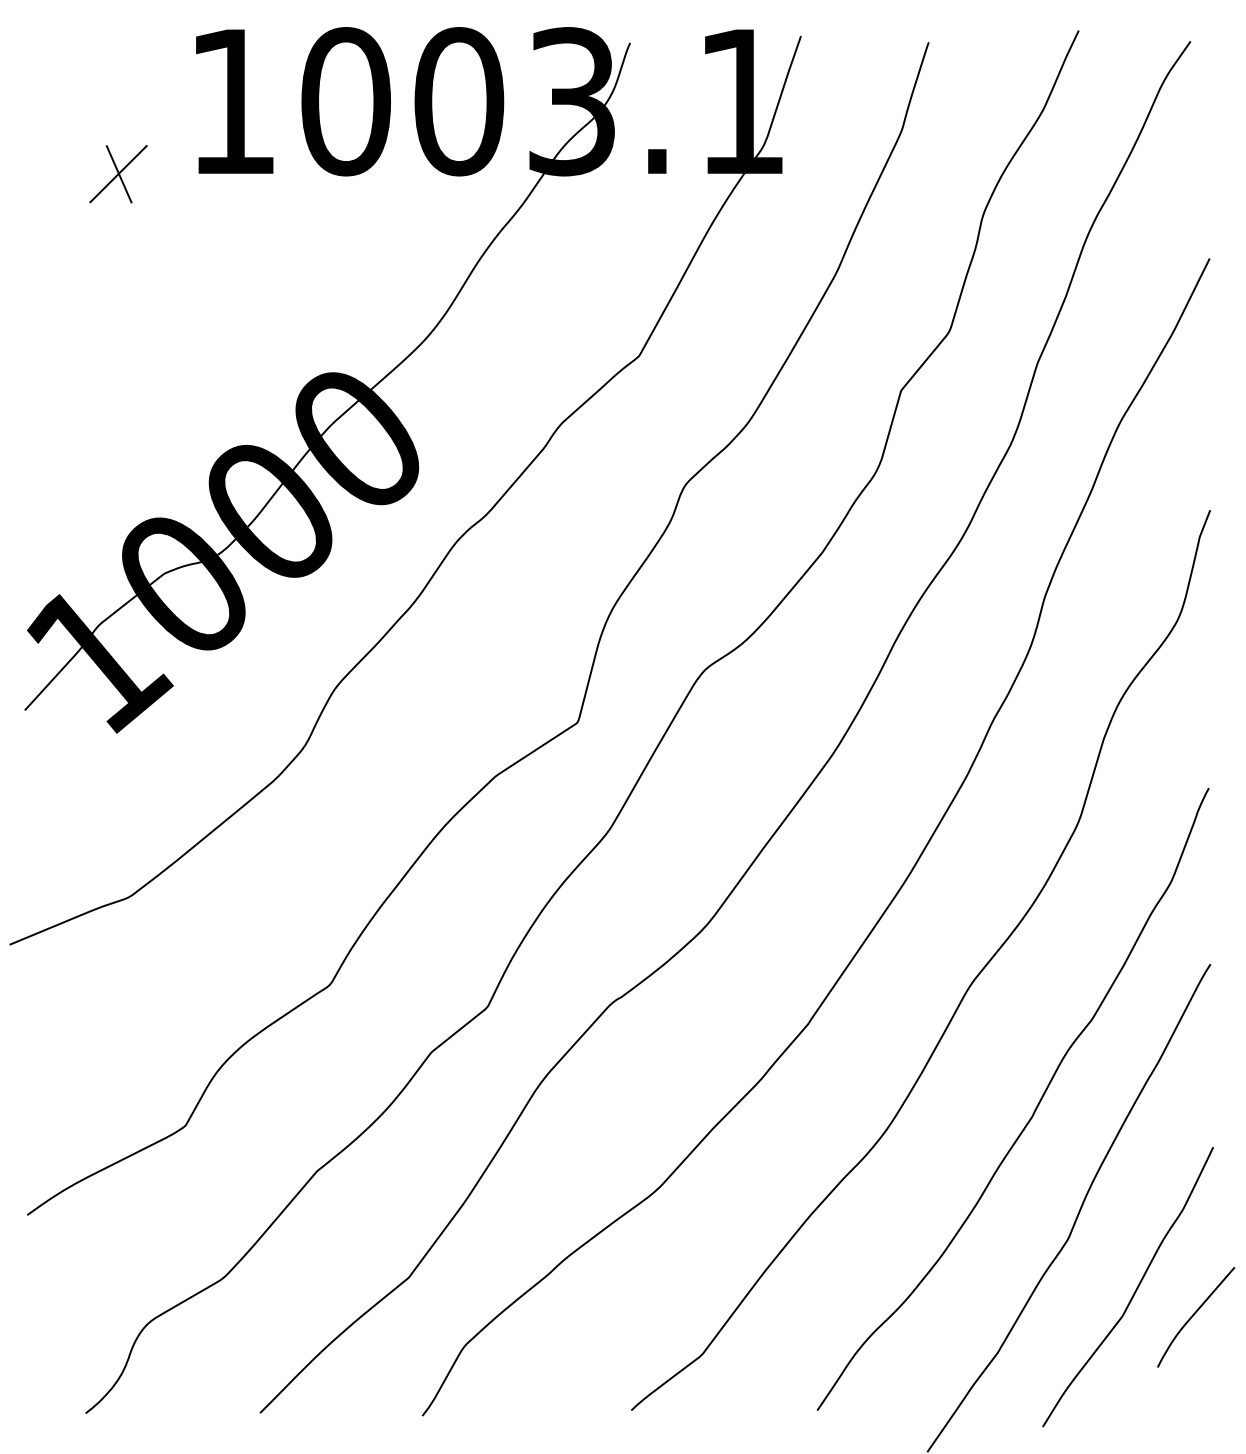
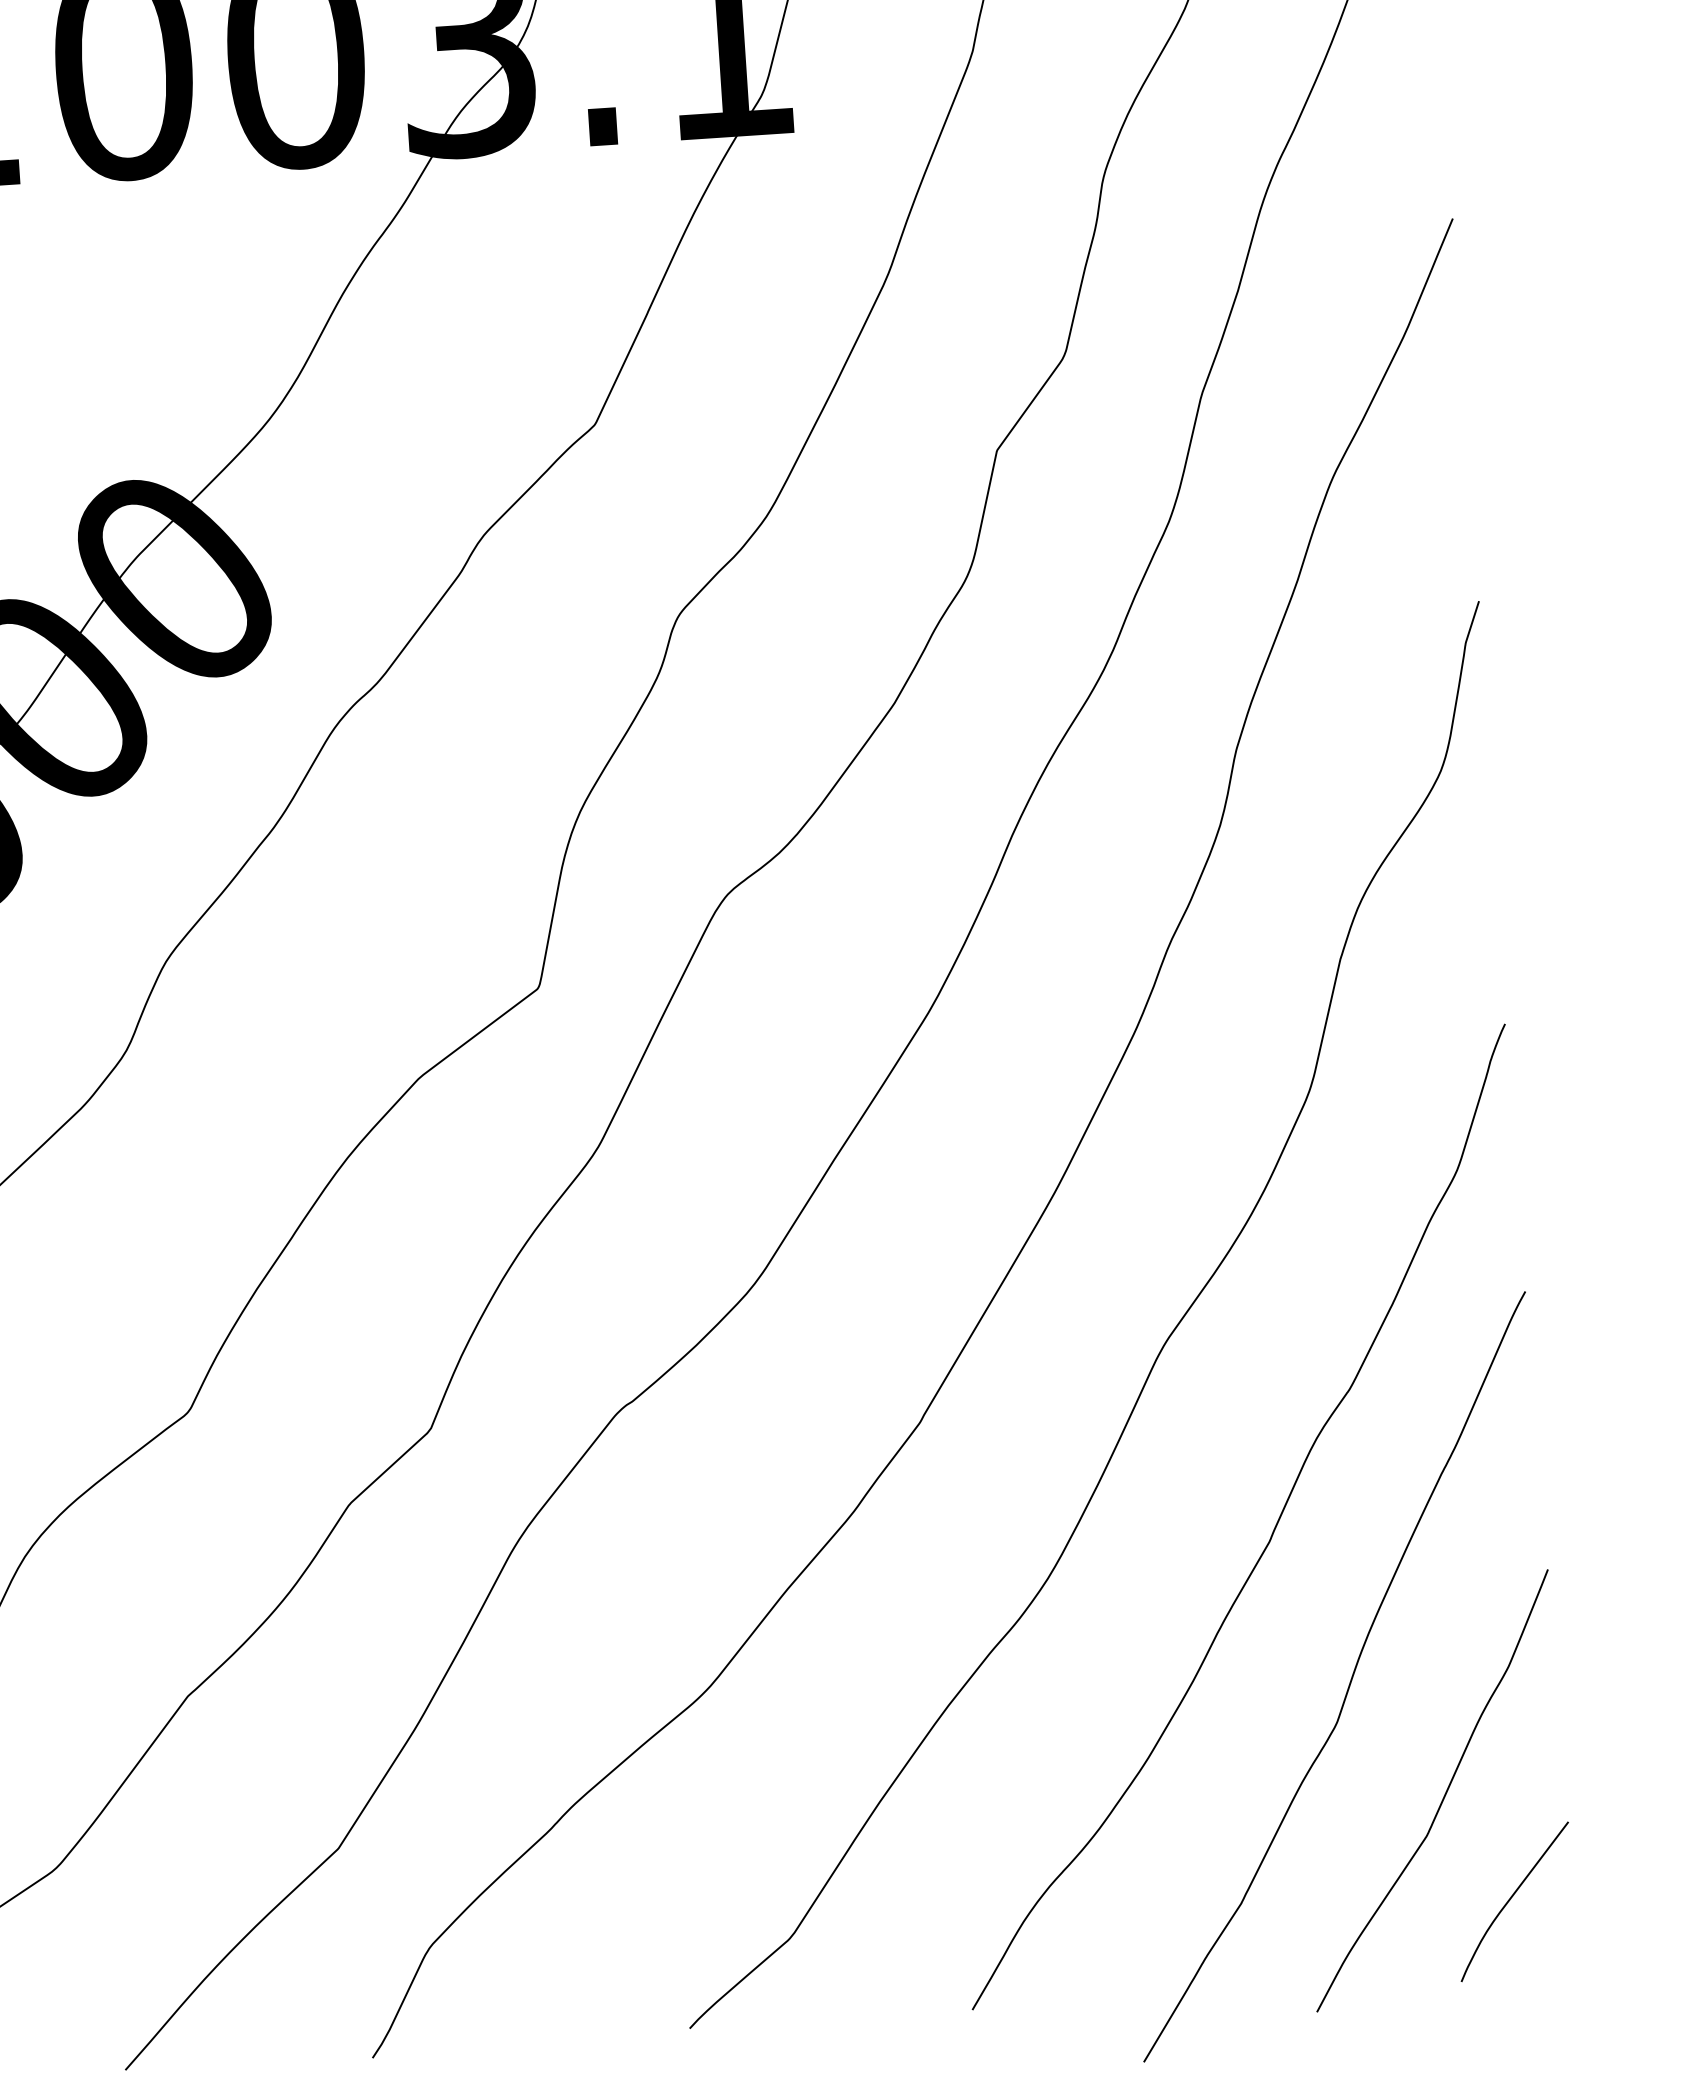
curve: (1194, 1315) -> (1512, 1899), moved

